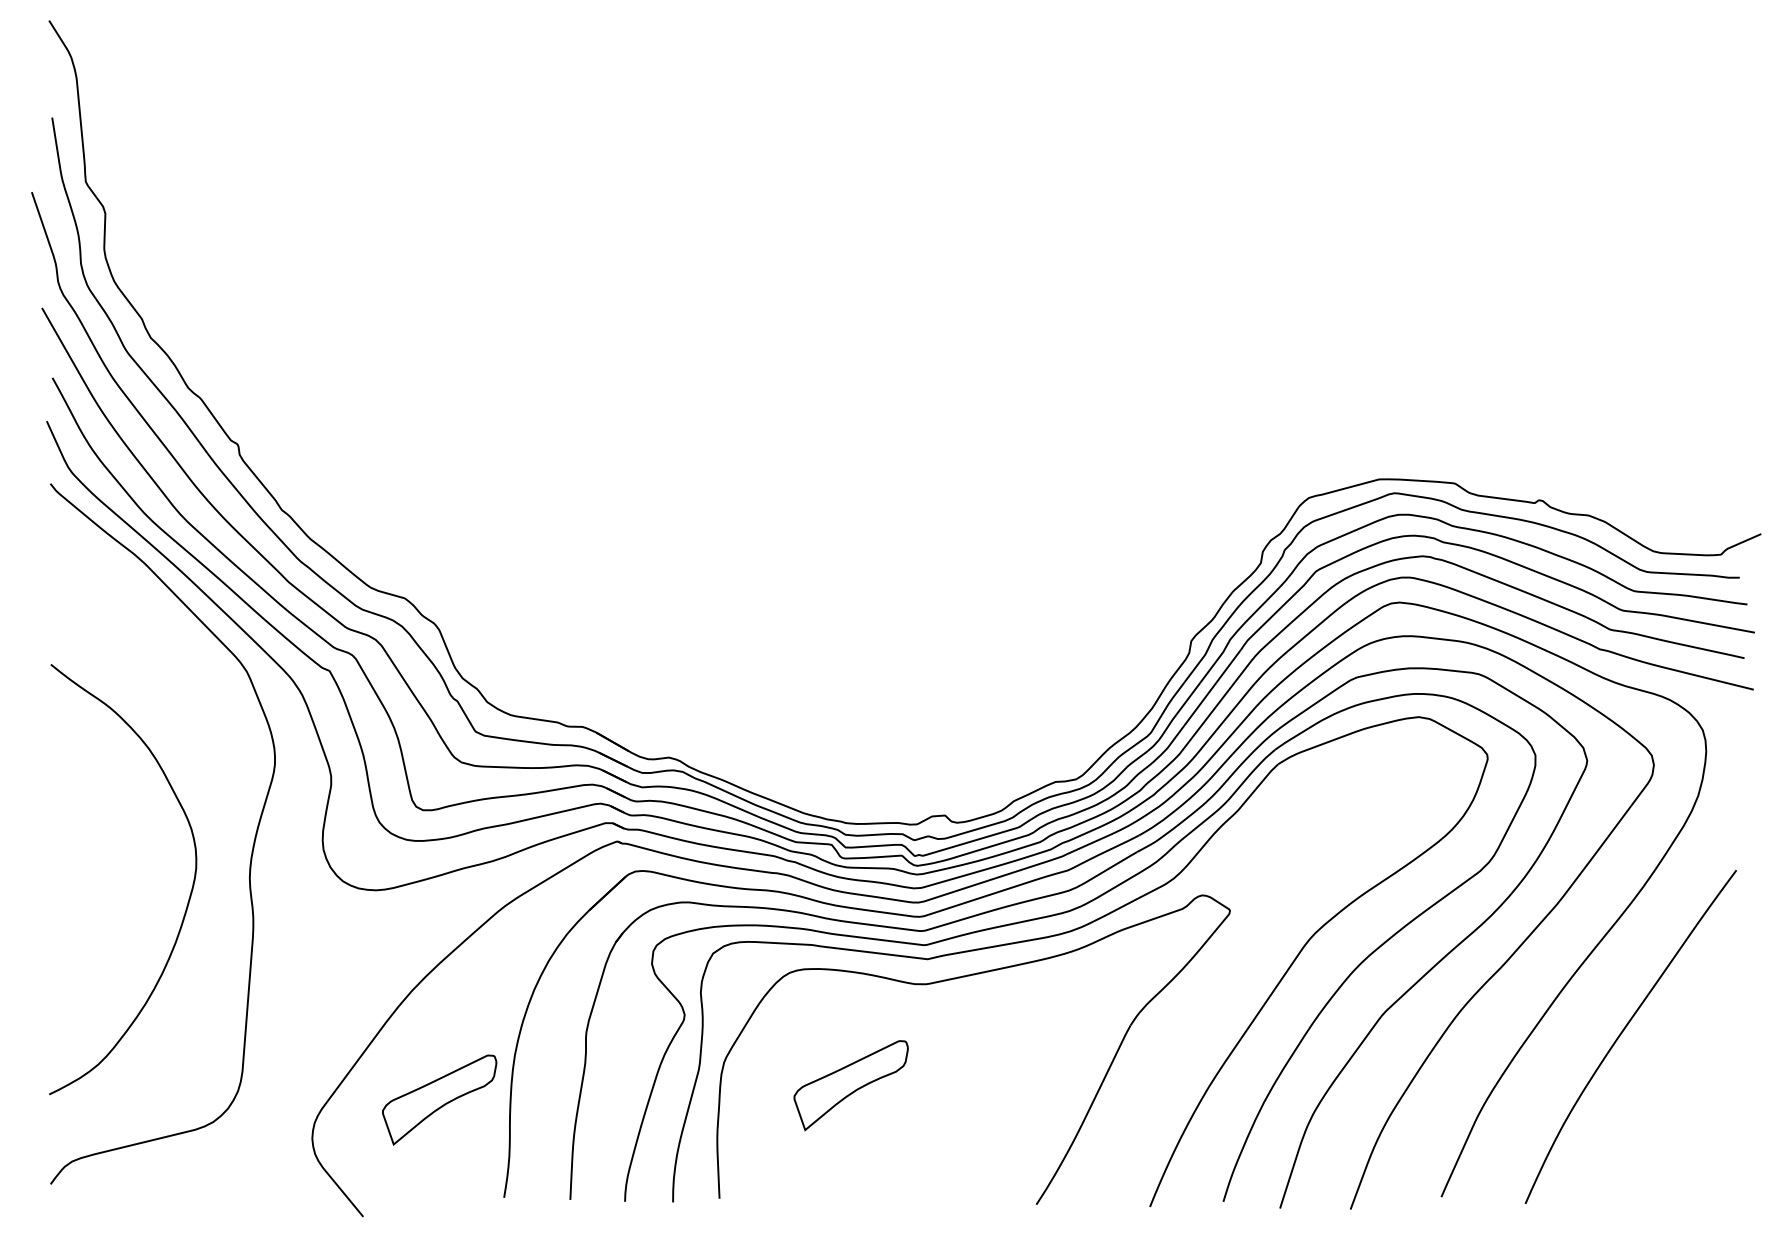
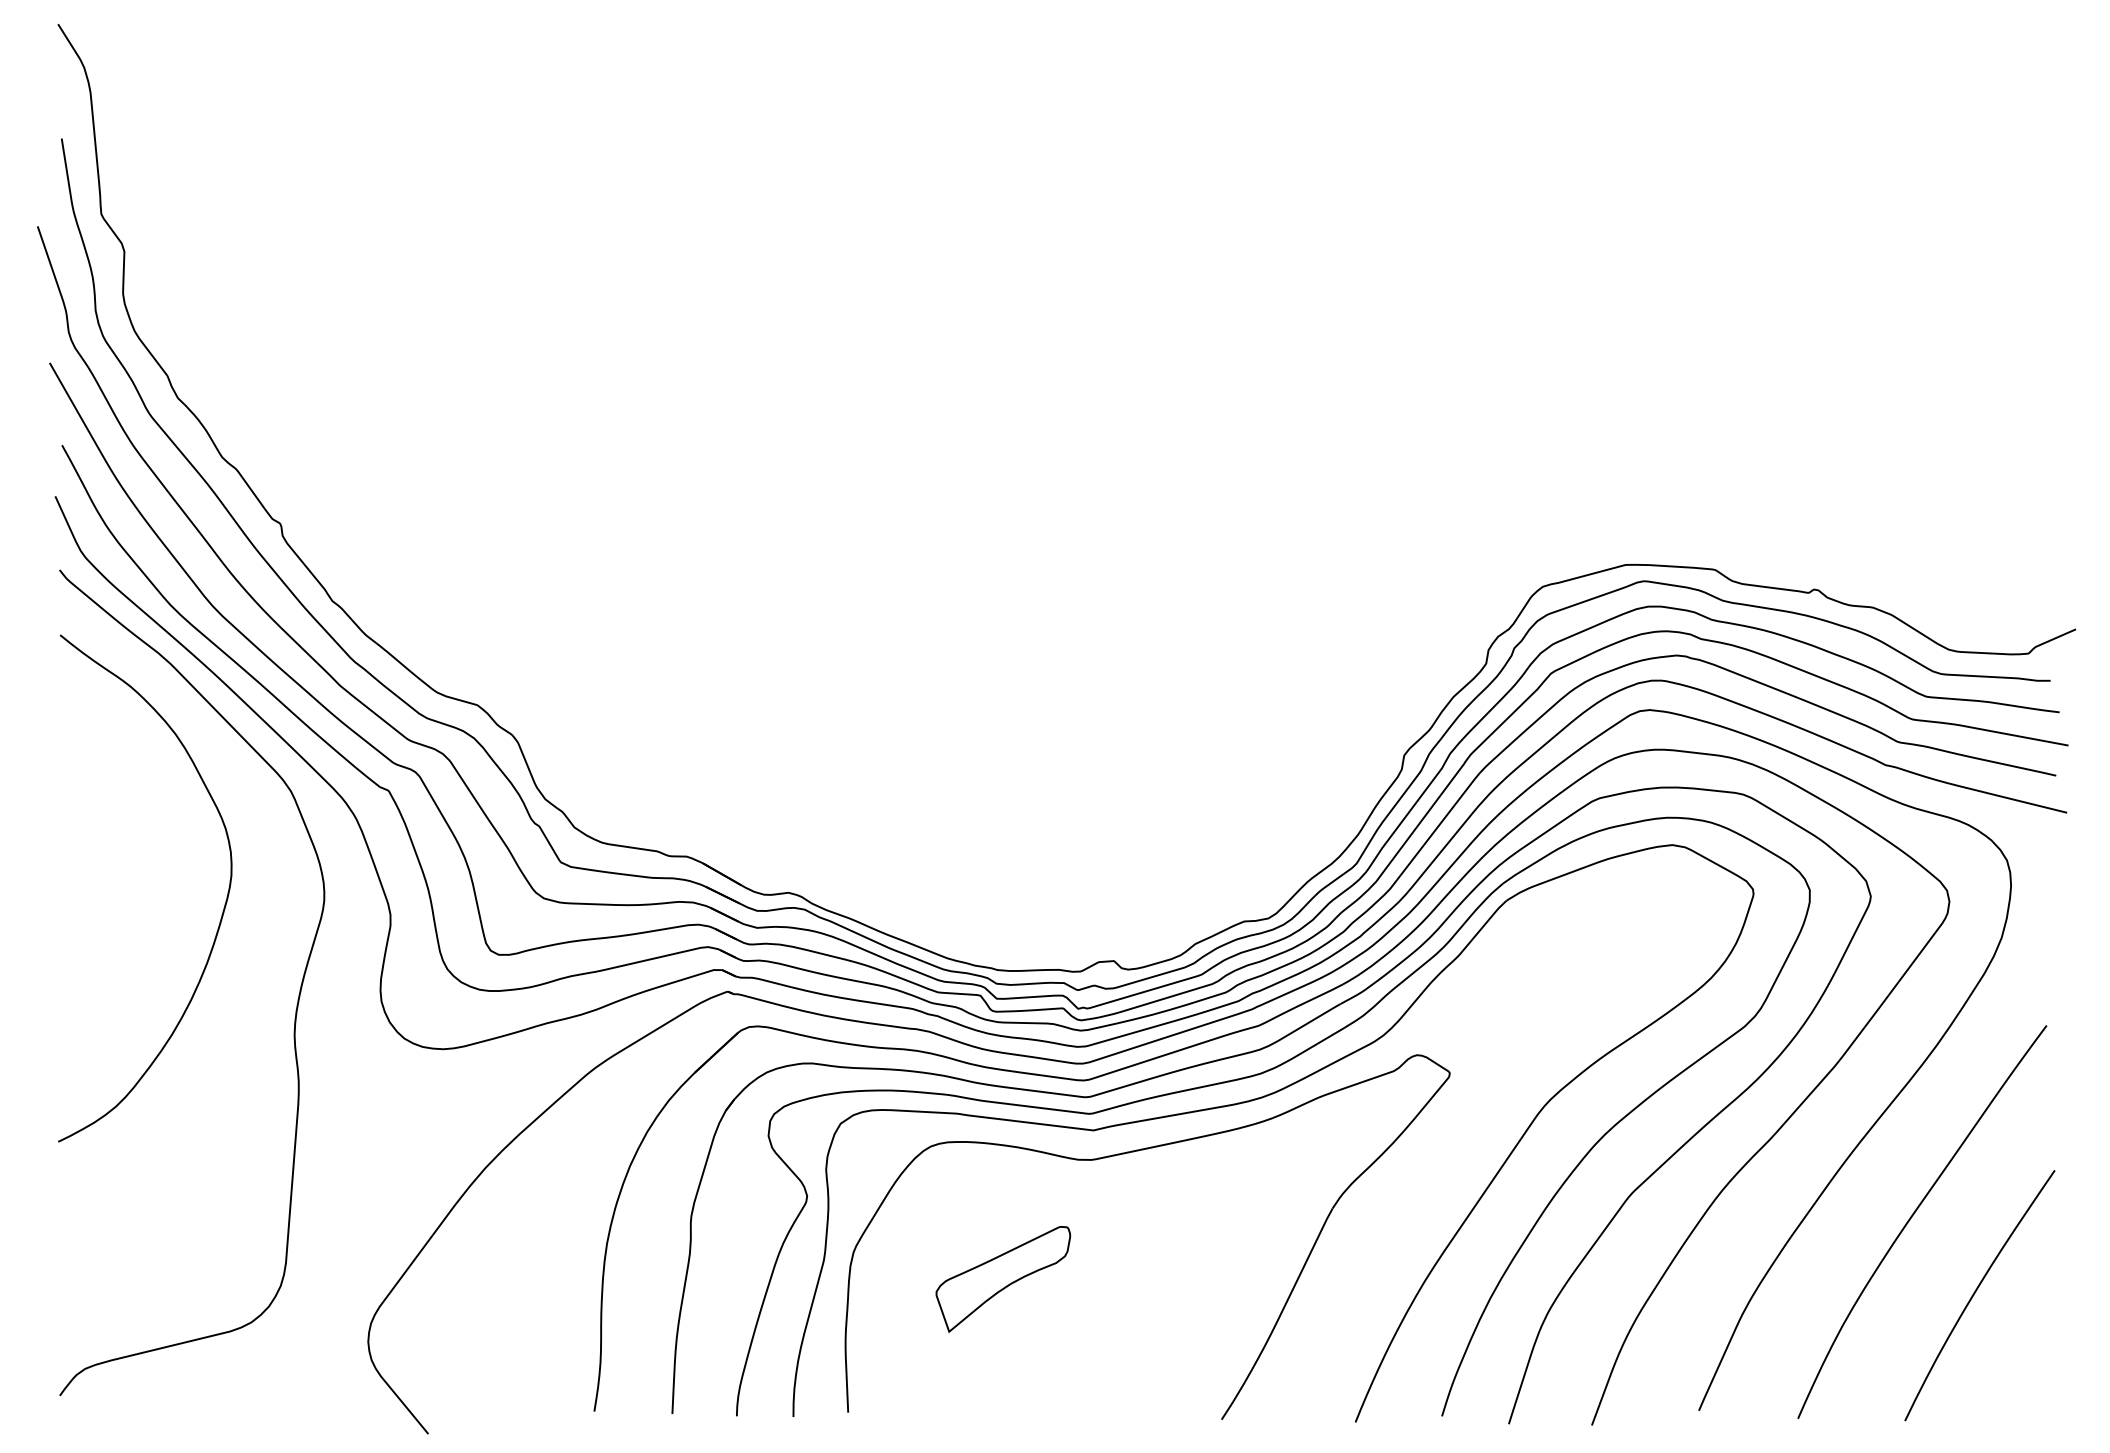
curve: (189, 895) -> (223, 907), moved
curve: (1676, 1097) -> (1975, 1293), added
part: (439, 1100) -> (518, 1296), removed

